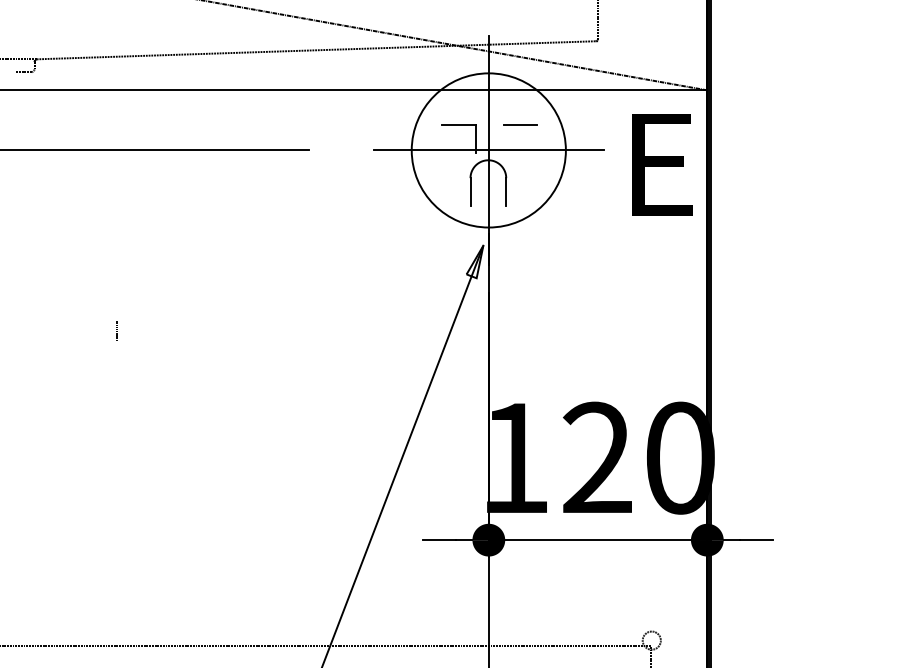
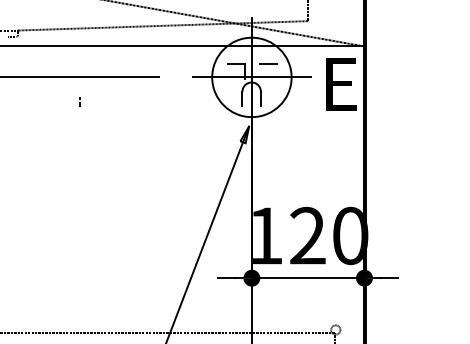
part: (117, 329) -> (79, 101), moved

